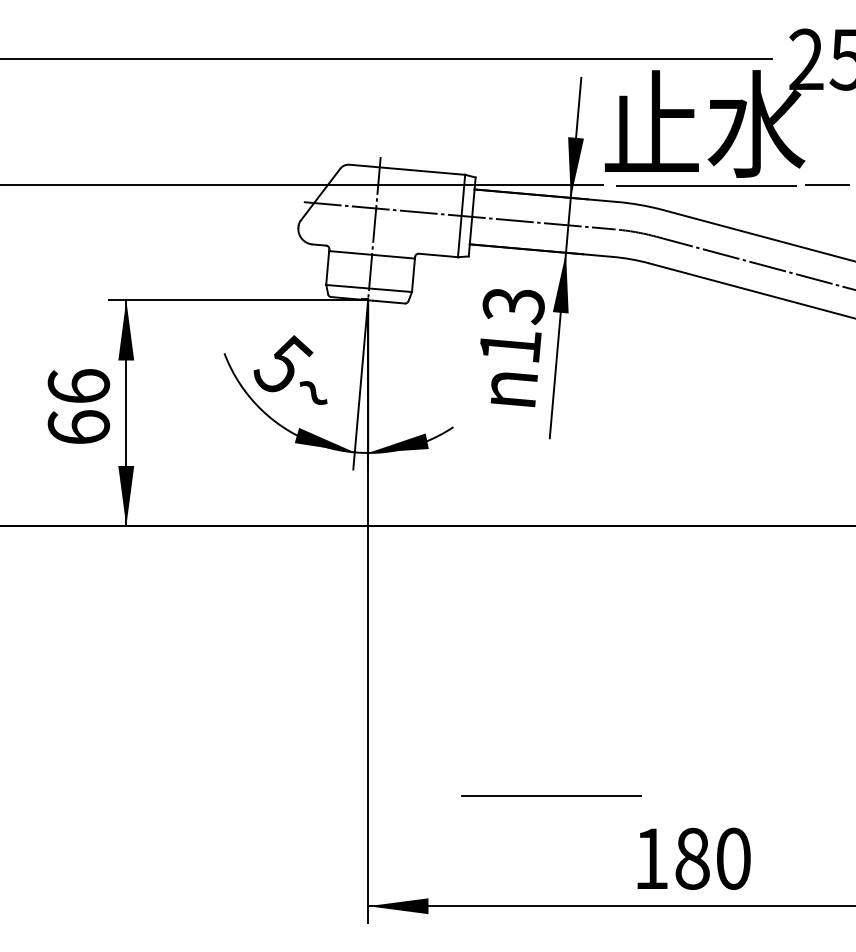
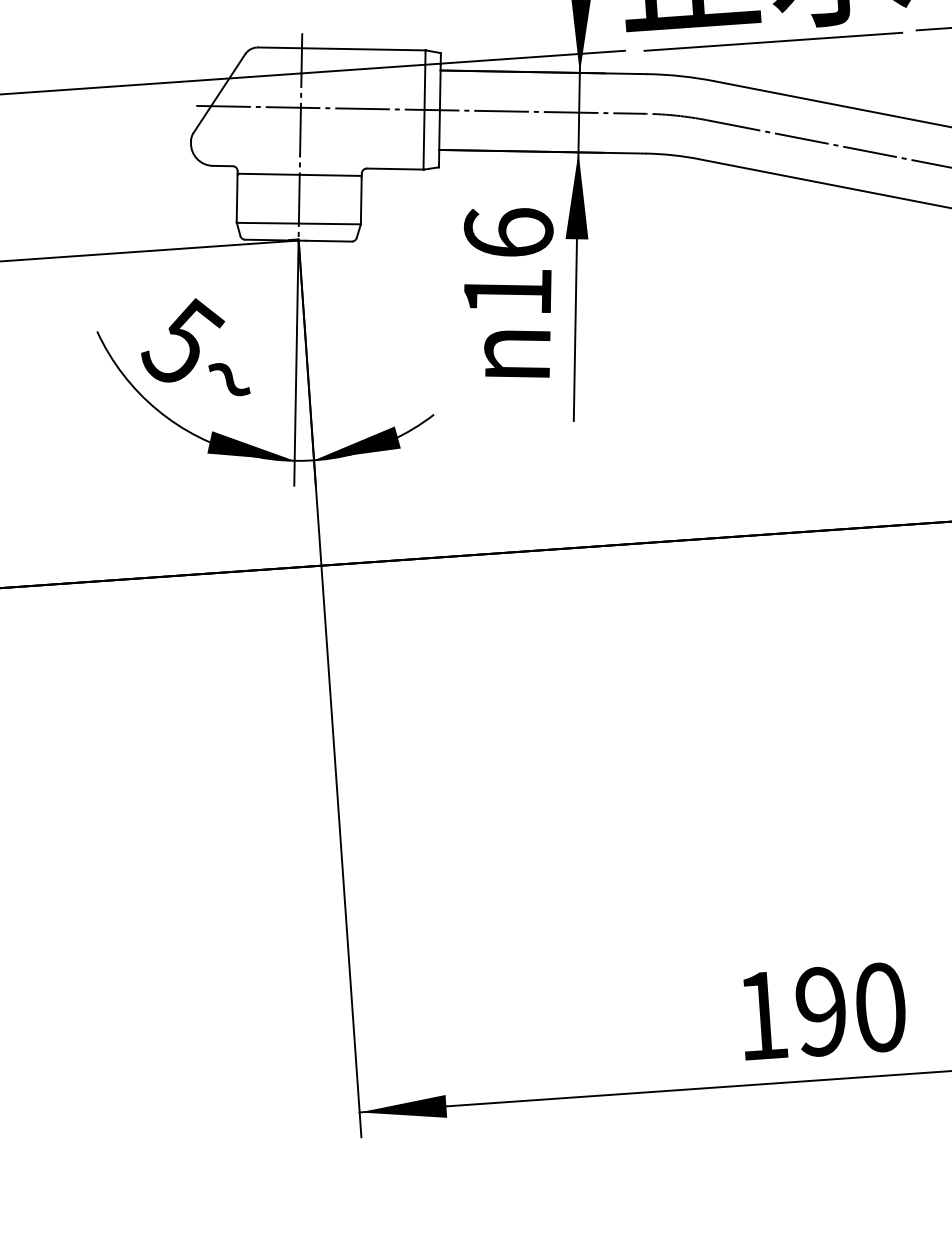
text: (513, 305) -> (508, 233), 13 -> 16
line: (551, 795) -> (612, 934), removed
text: (692, 858) -> (821, 1011), 180 -> 190

